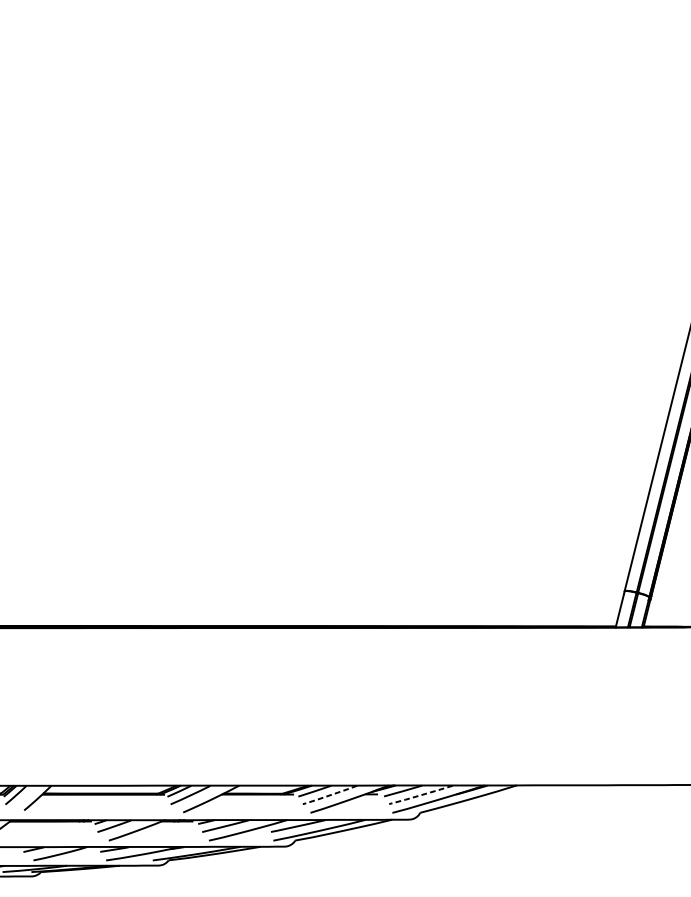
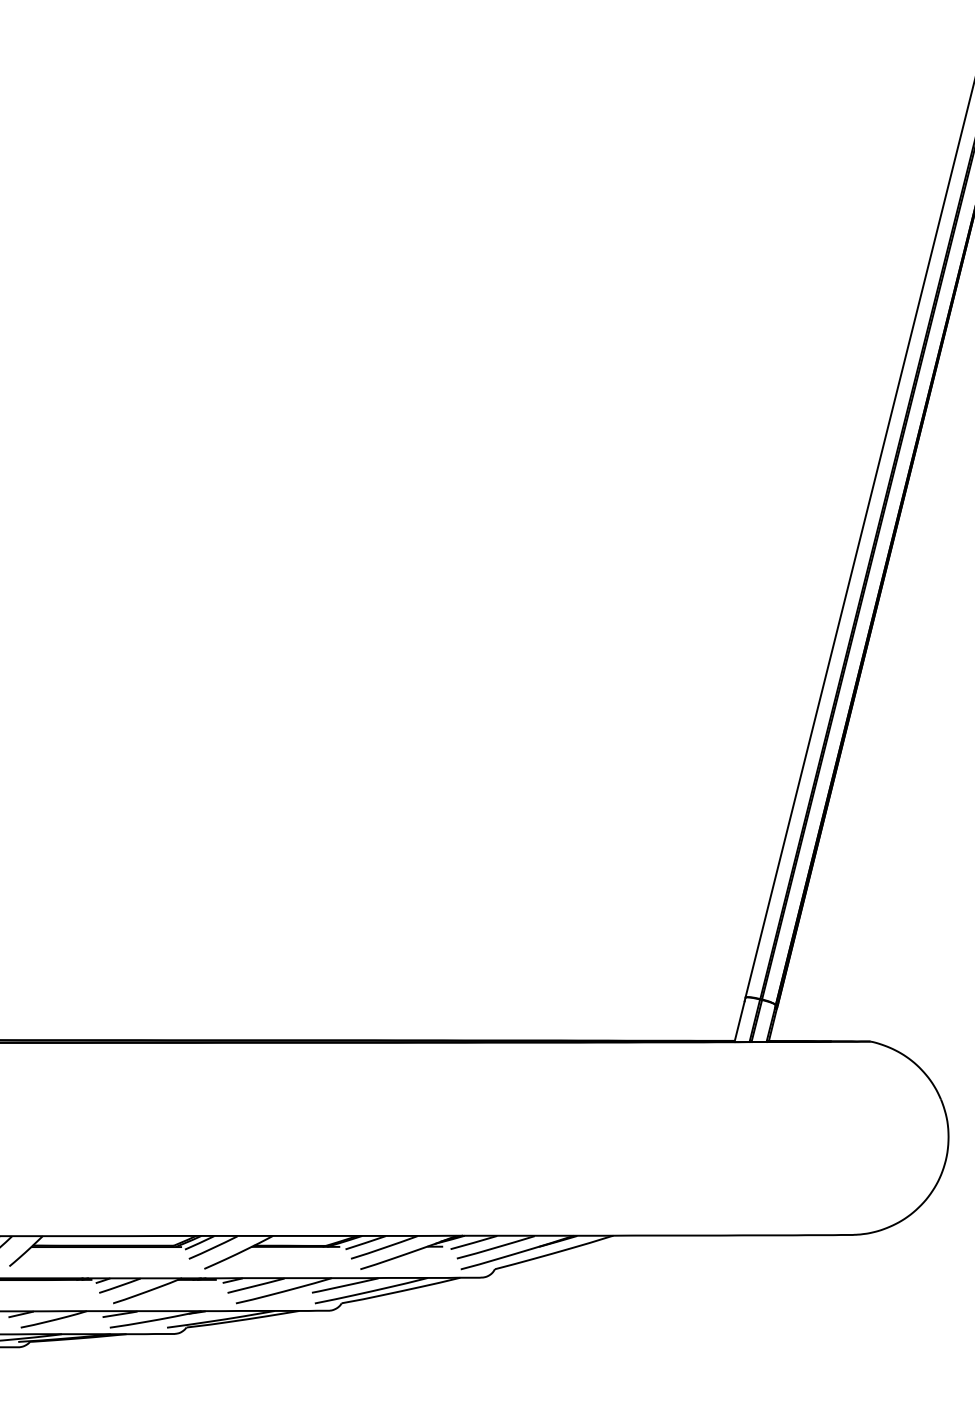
line: (329, 795) -> (383, 1248), dashed -> solid
line: (420, 795) -> (495, 1247), dashed -> solid

